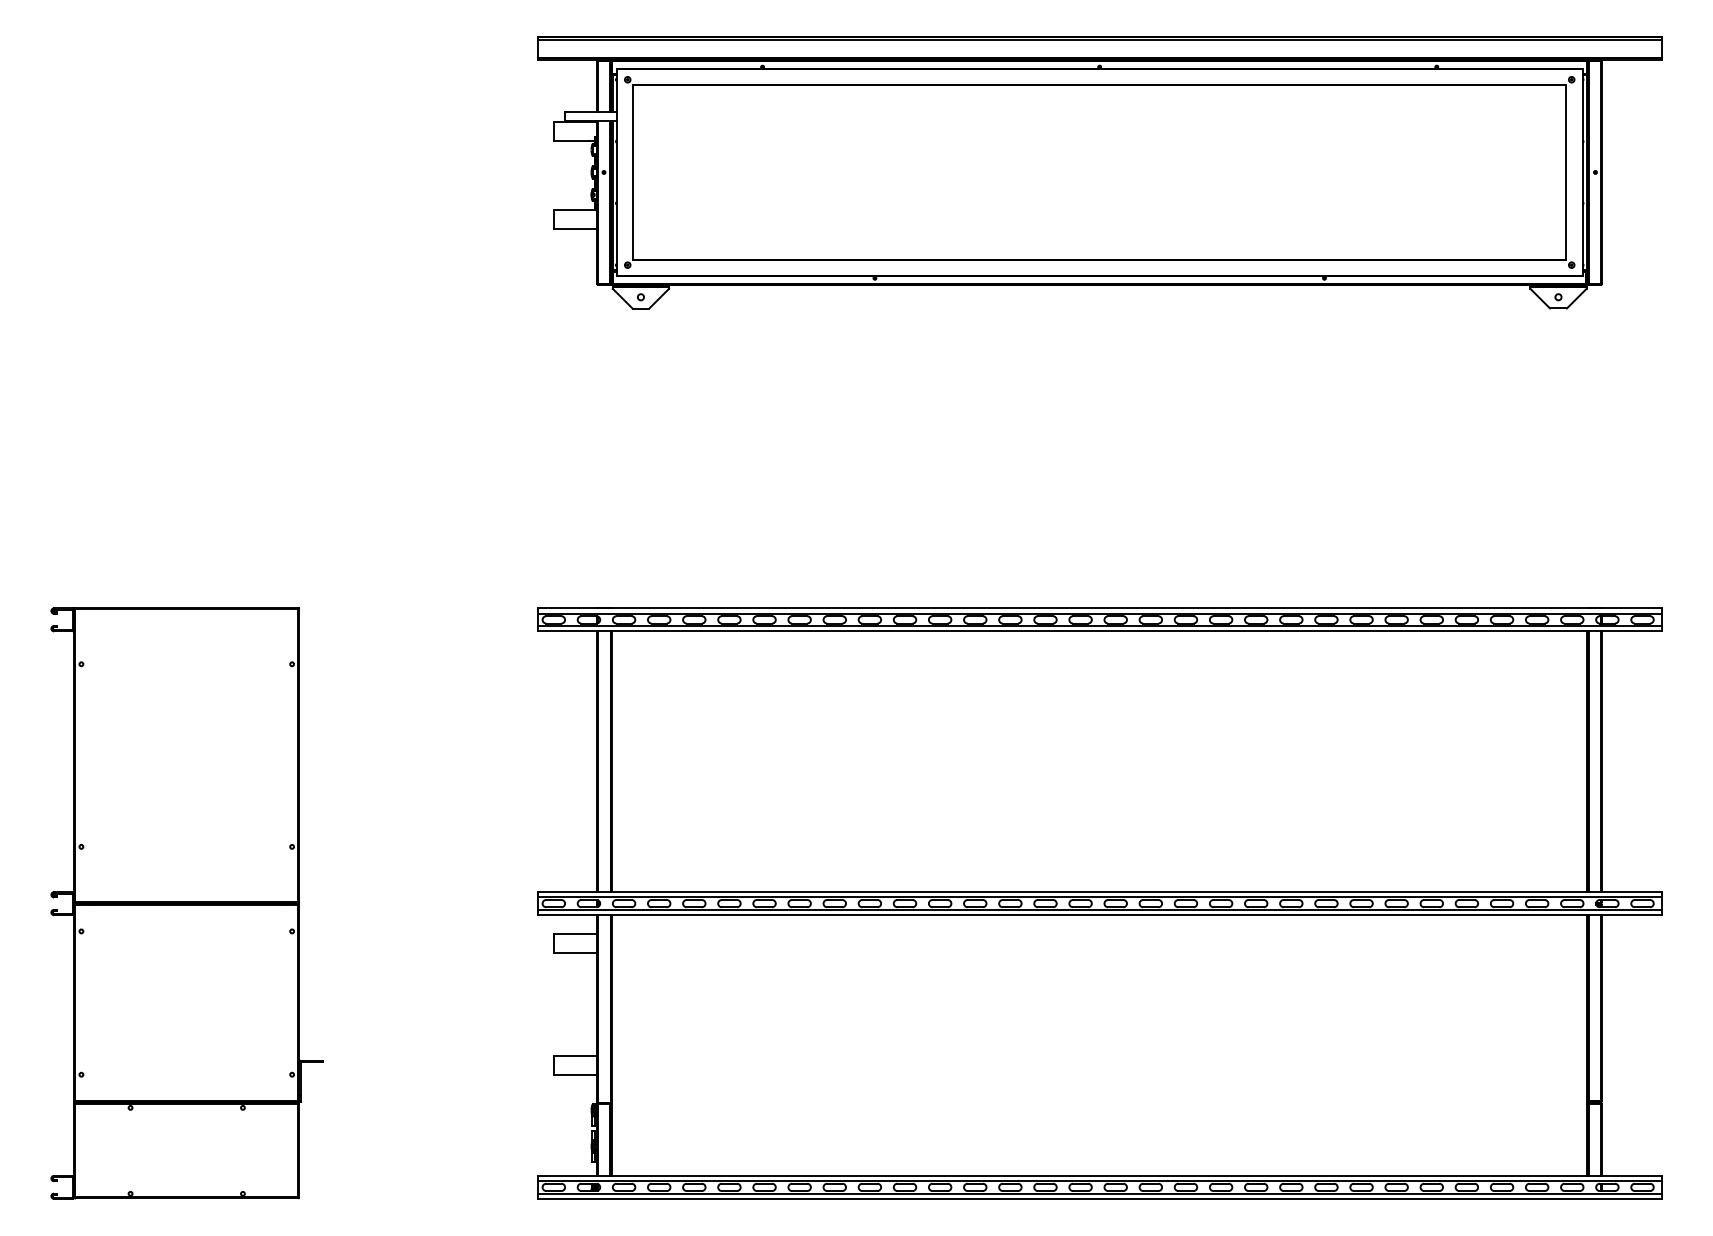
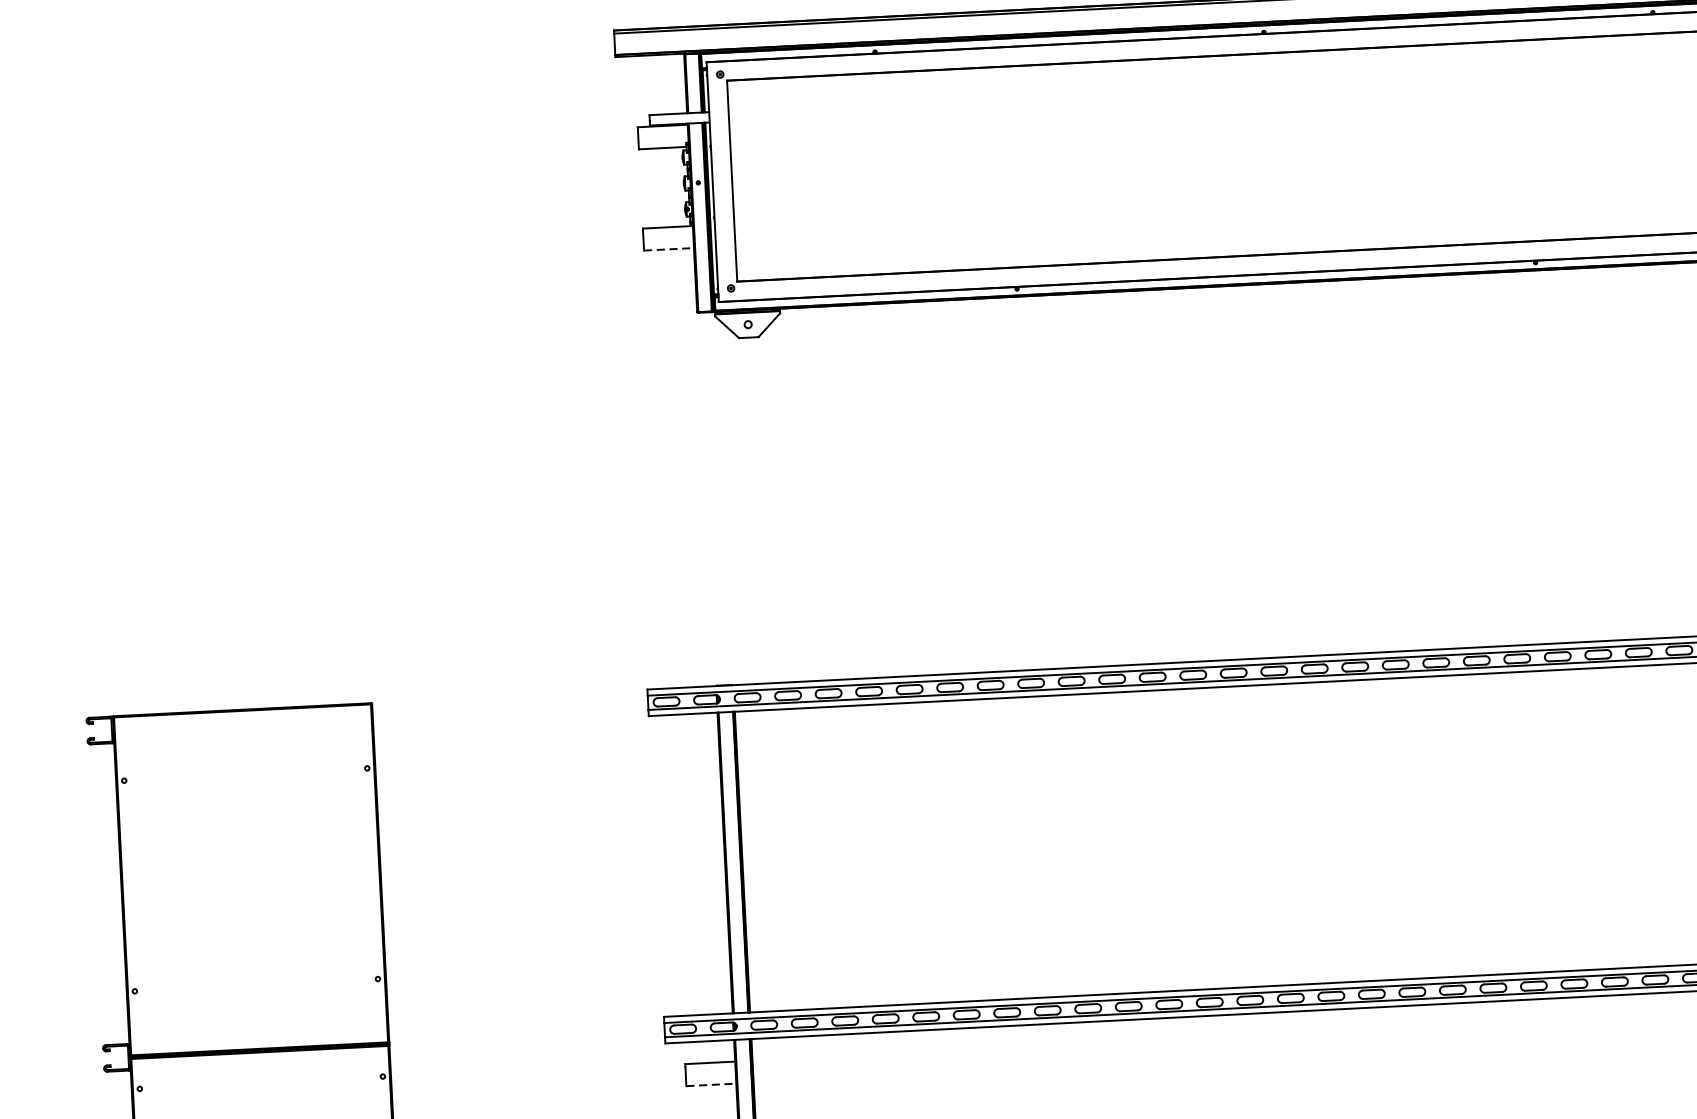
line: (575, 228) -> (668, 249), solid -> dashed
line: (575, 953) -> (711, 1085), solid -> dashed

